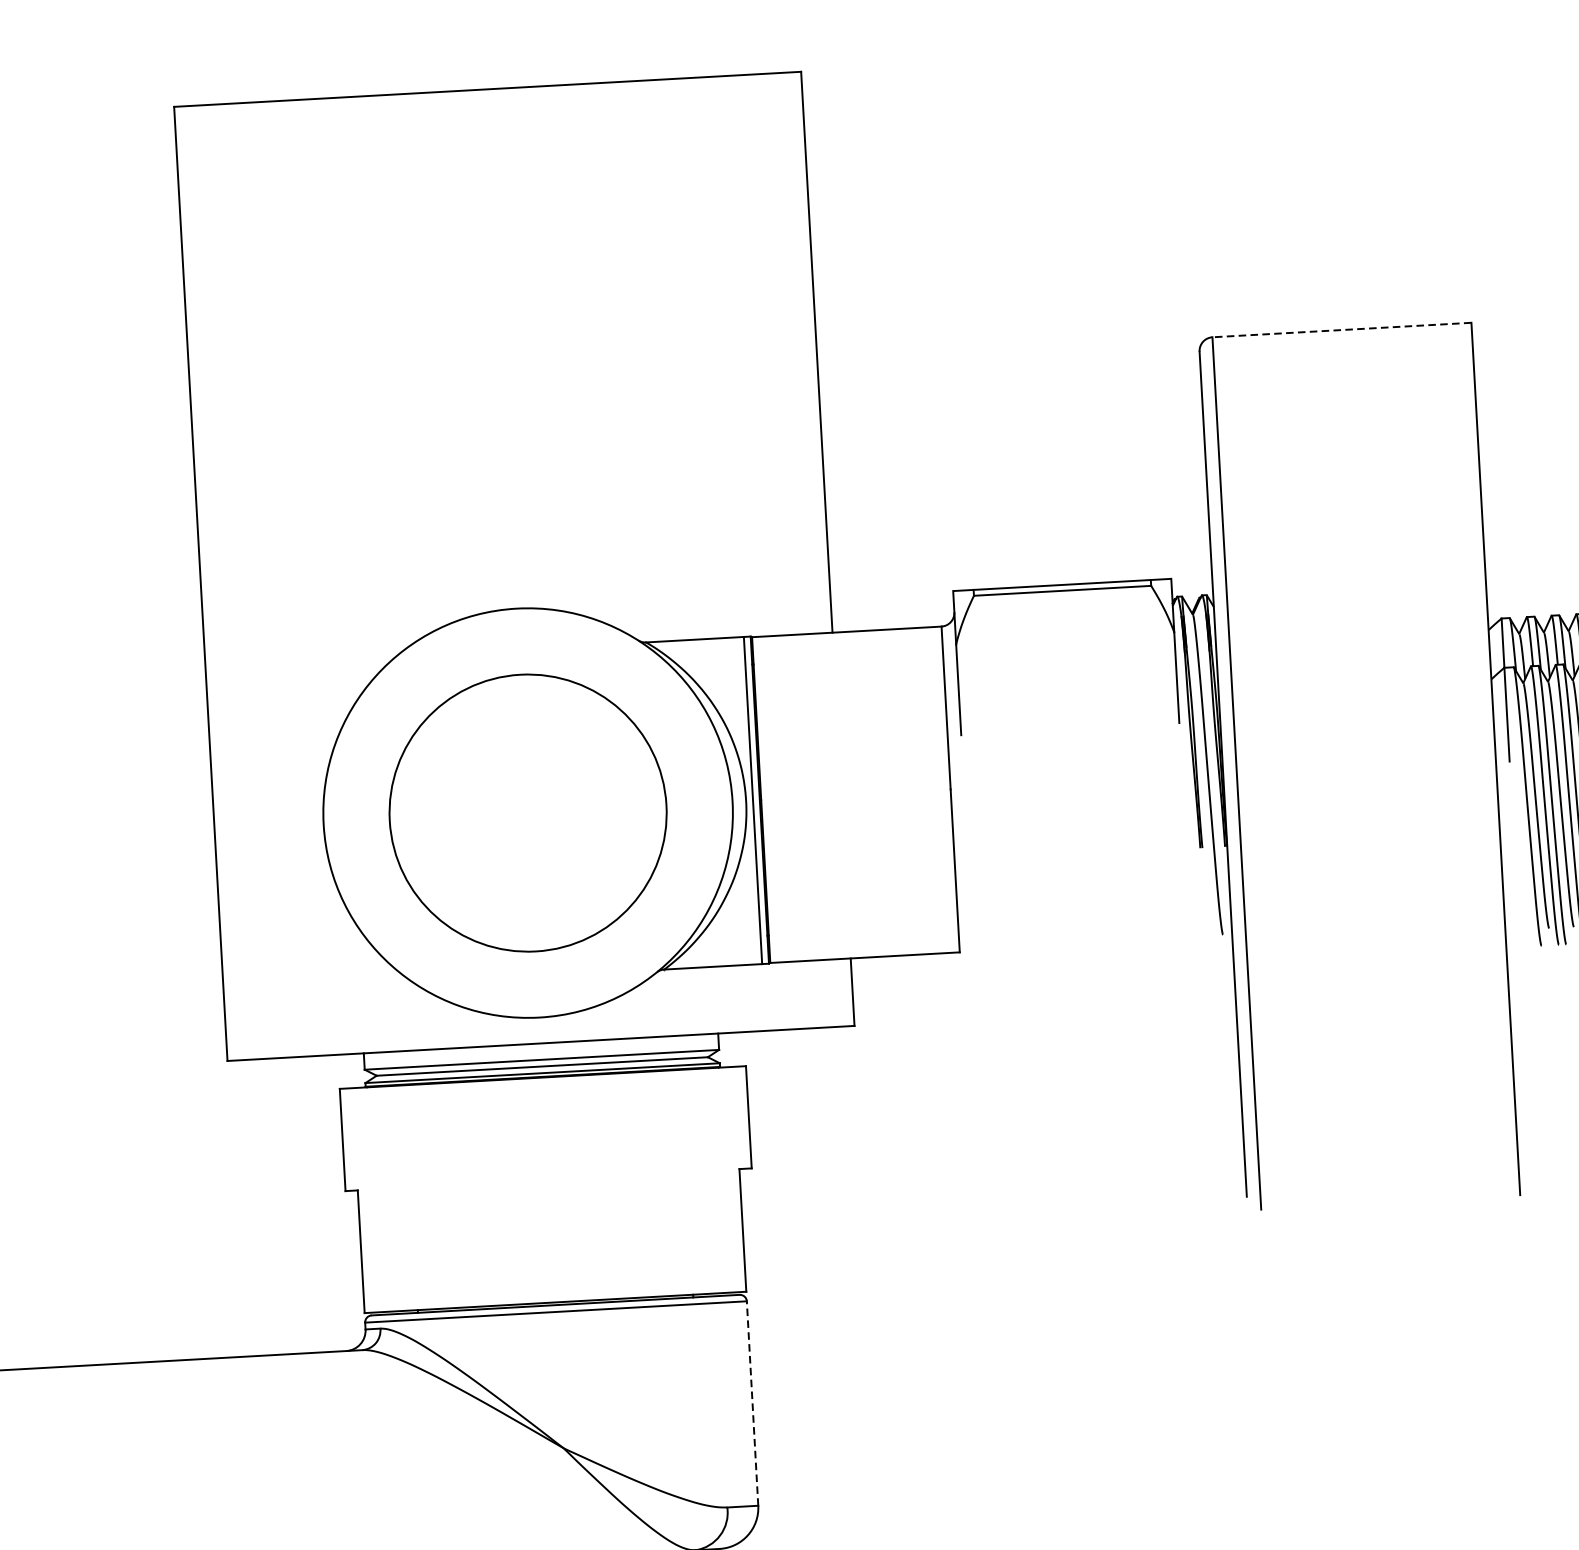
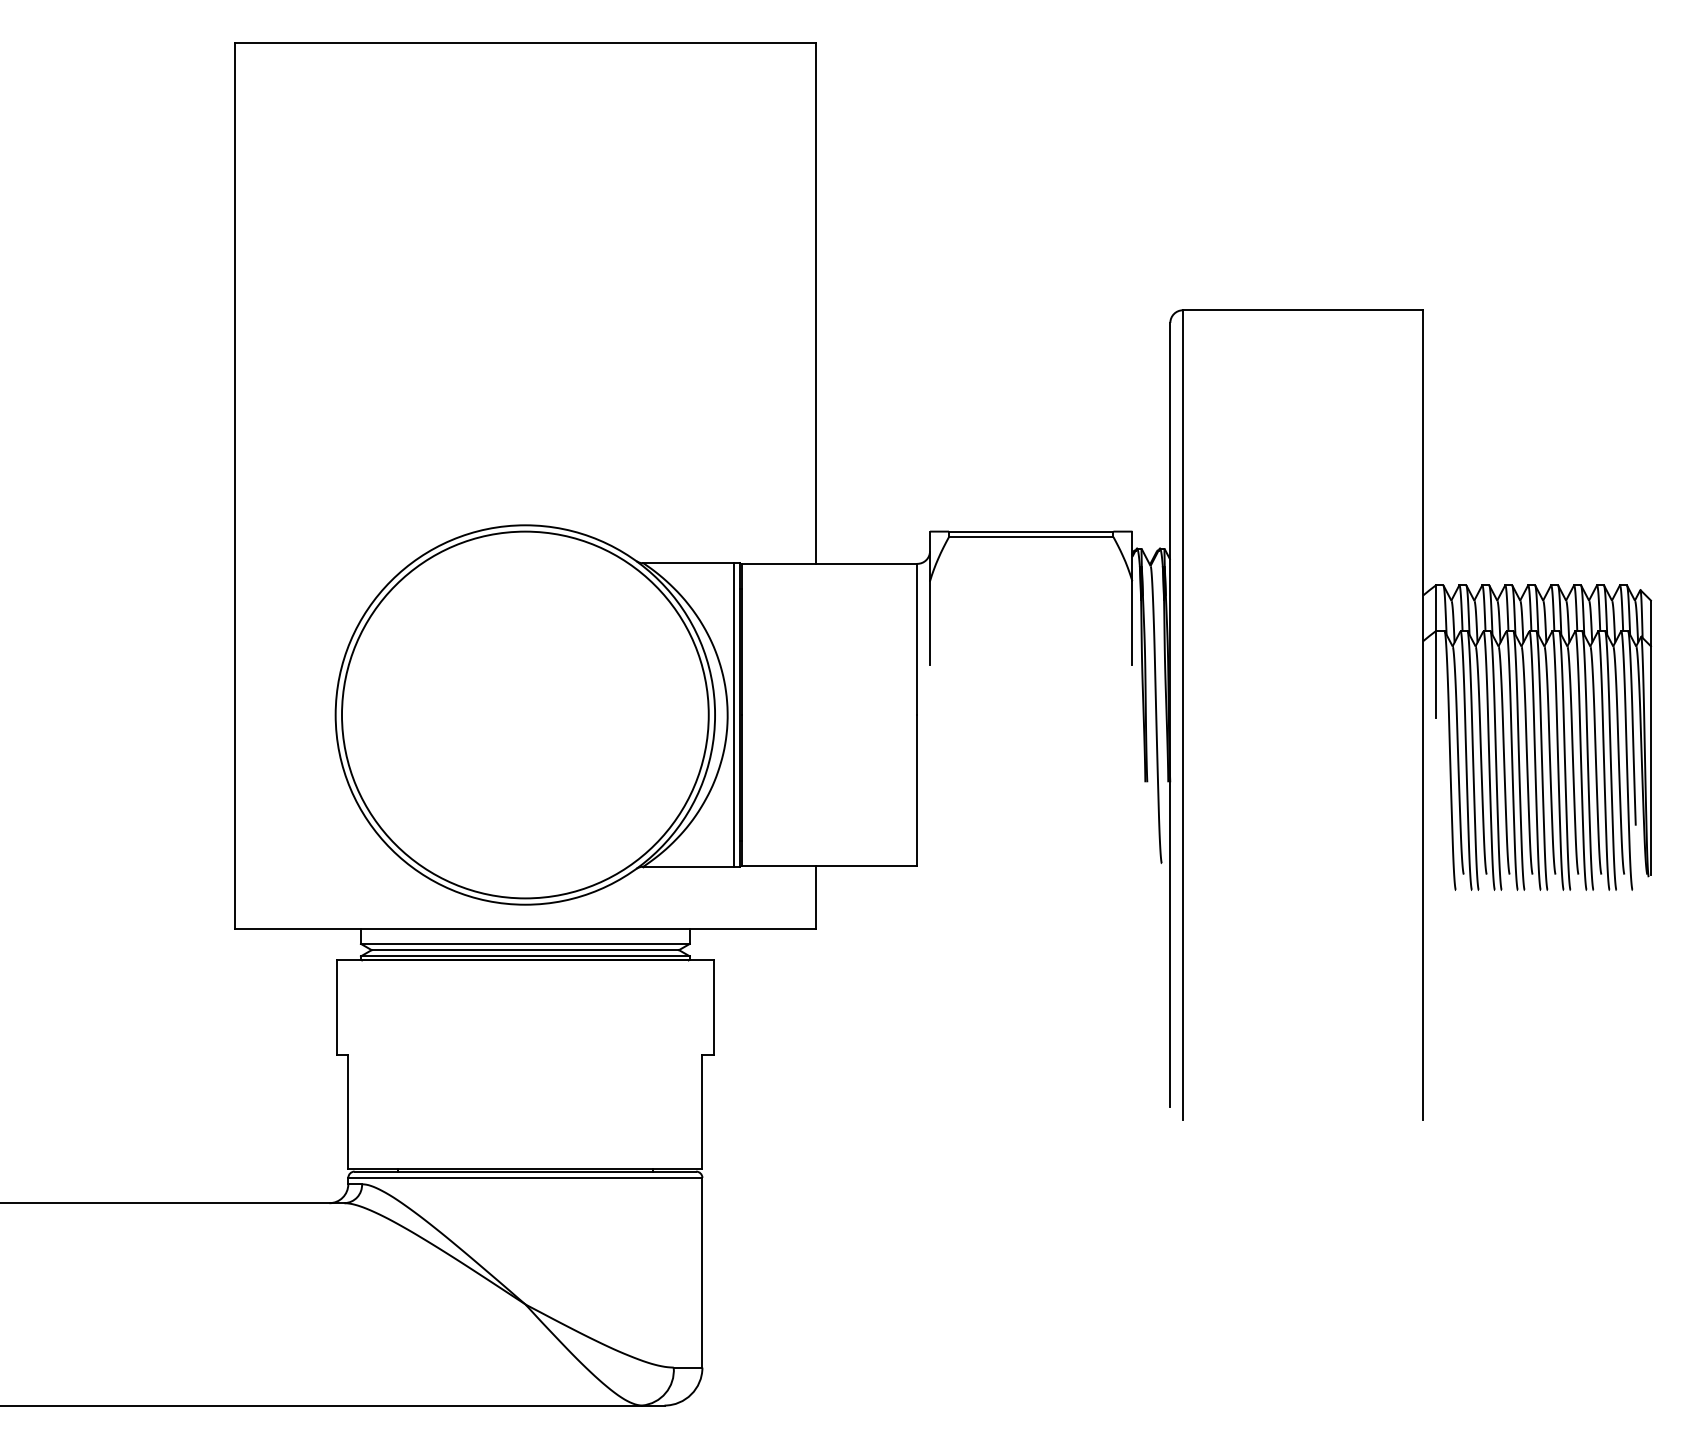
line: (1341, 330) -> (1302, 310), dashed -> solid
circle: (528, 812) -> (525, 714), size x1.43
line: (752, 1403) -> (702, 1272), dashed -> solid

